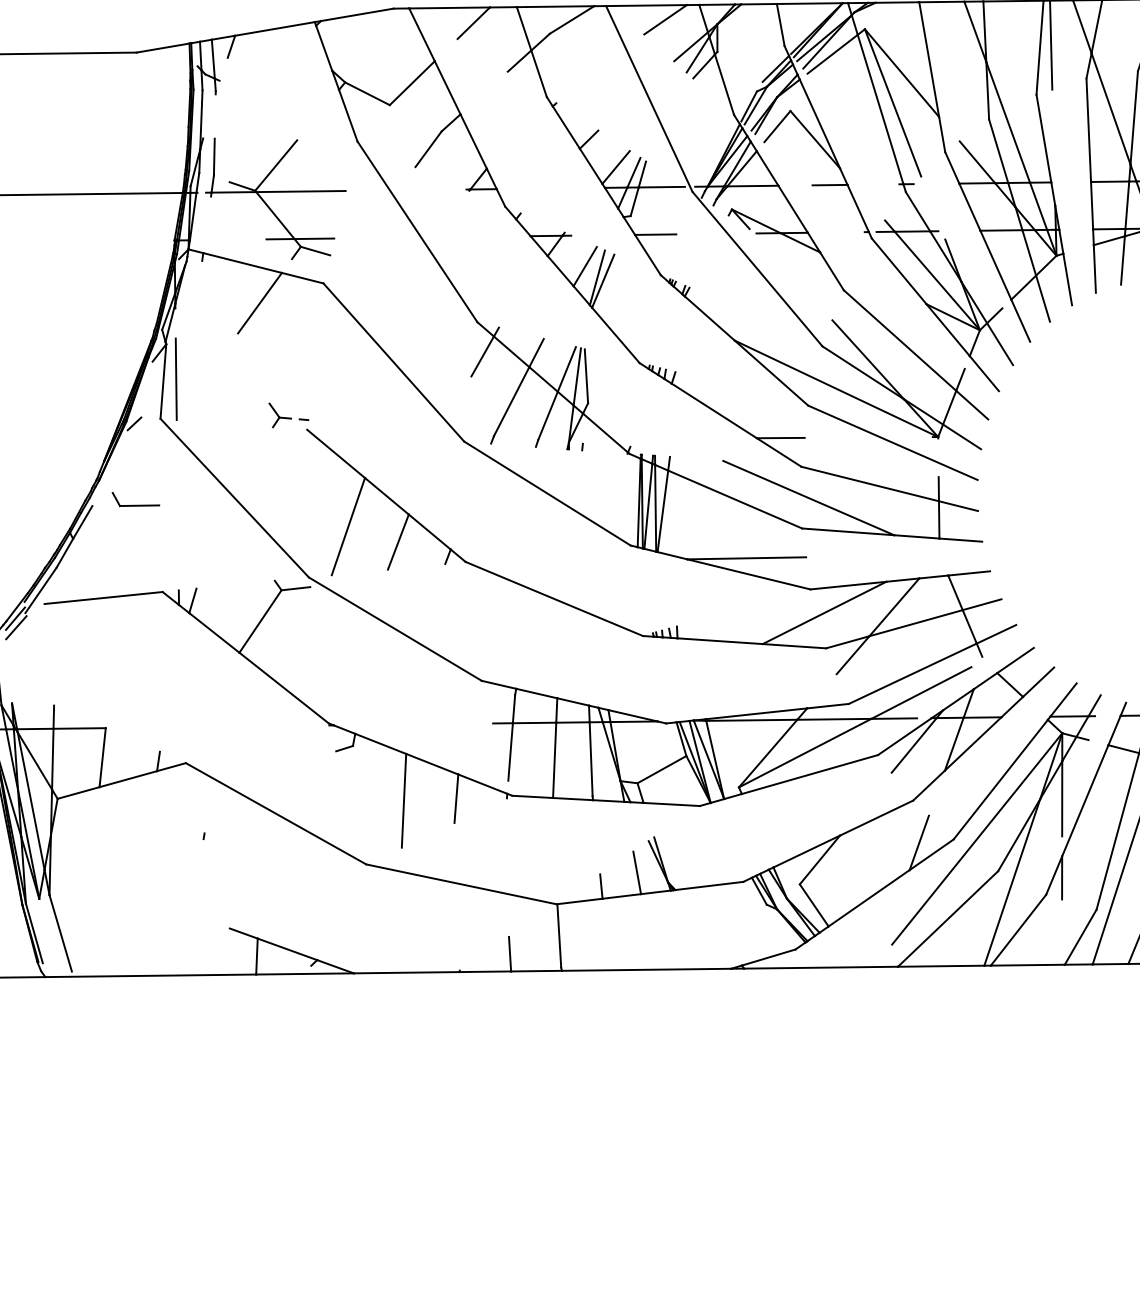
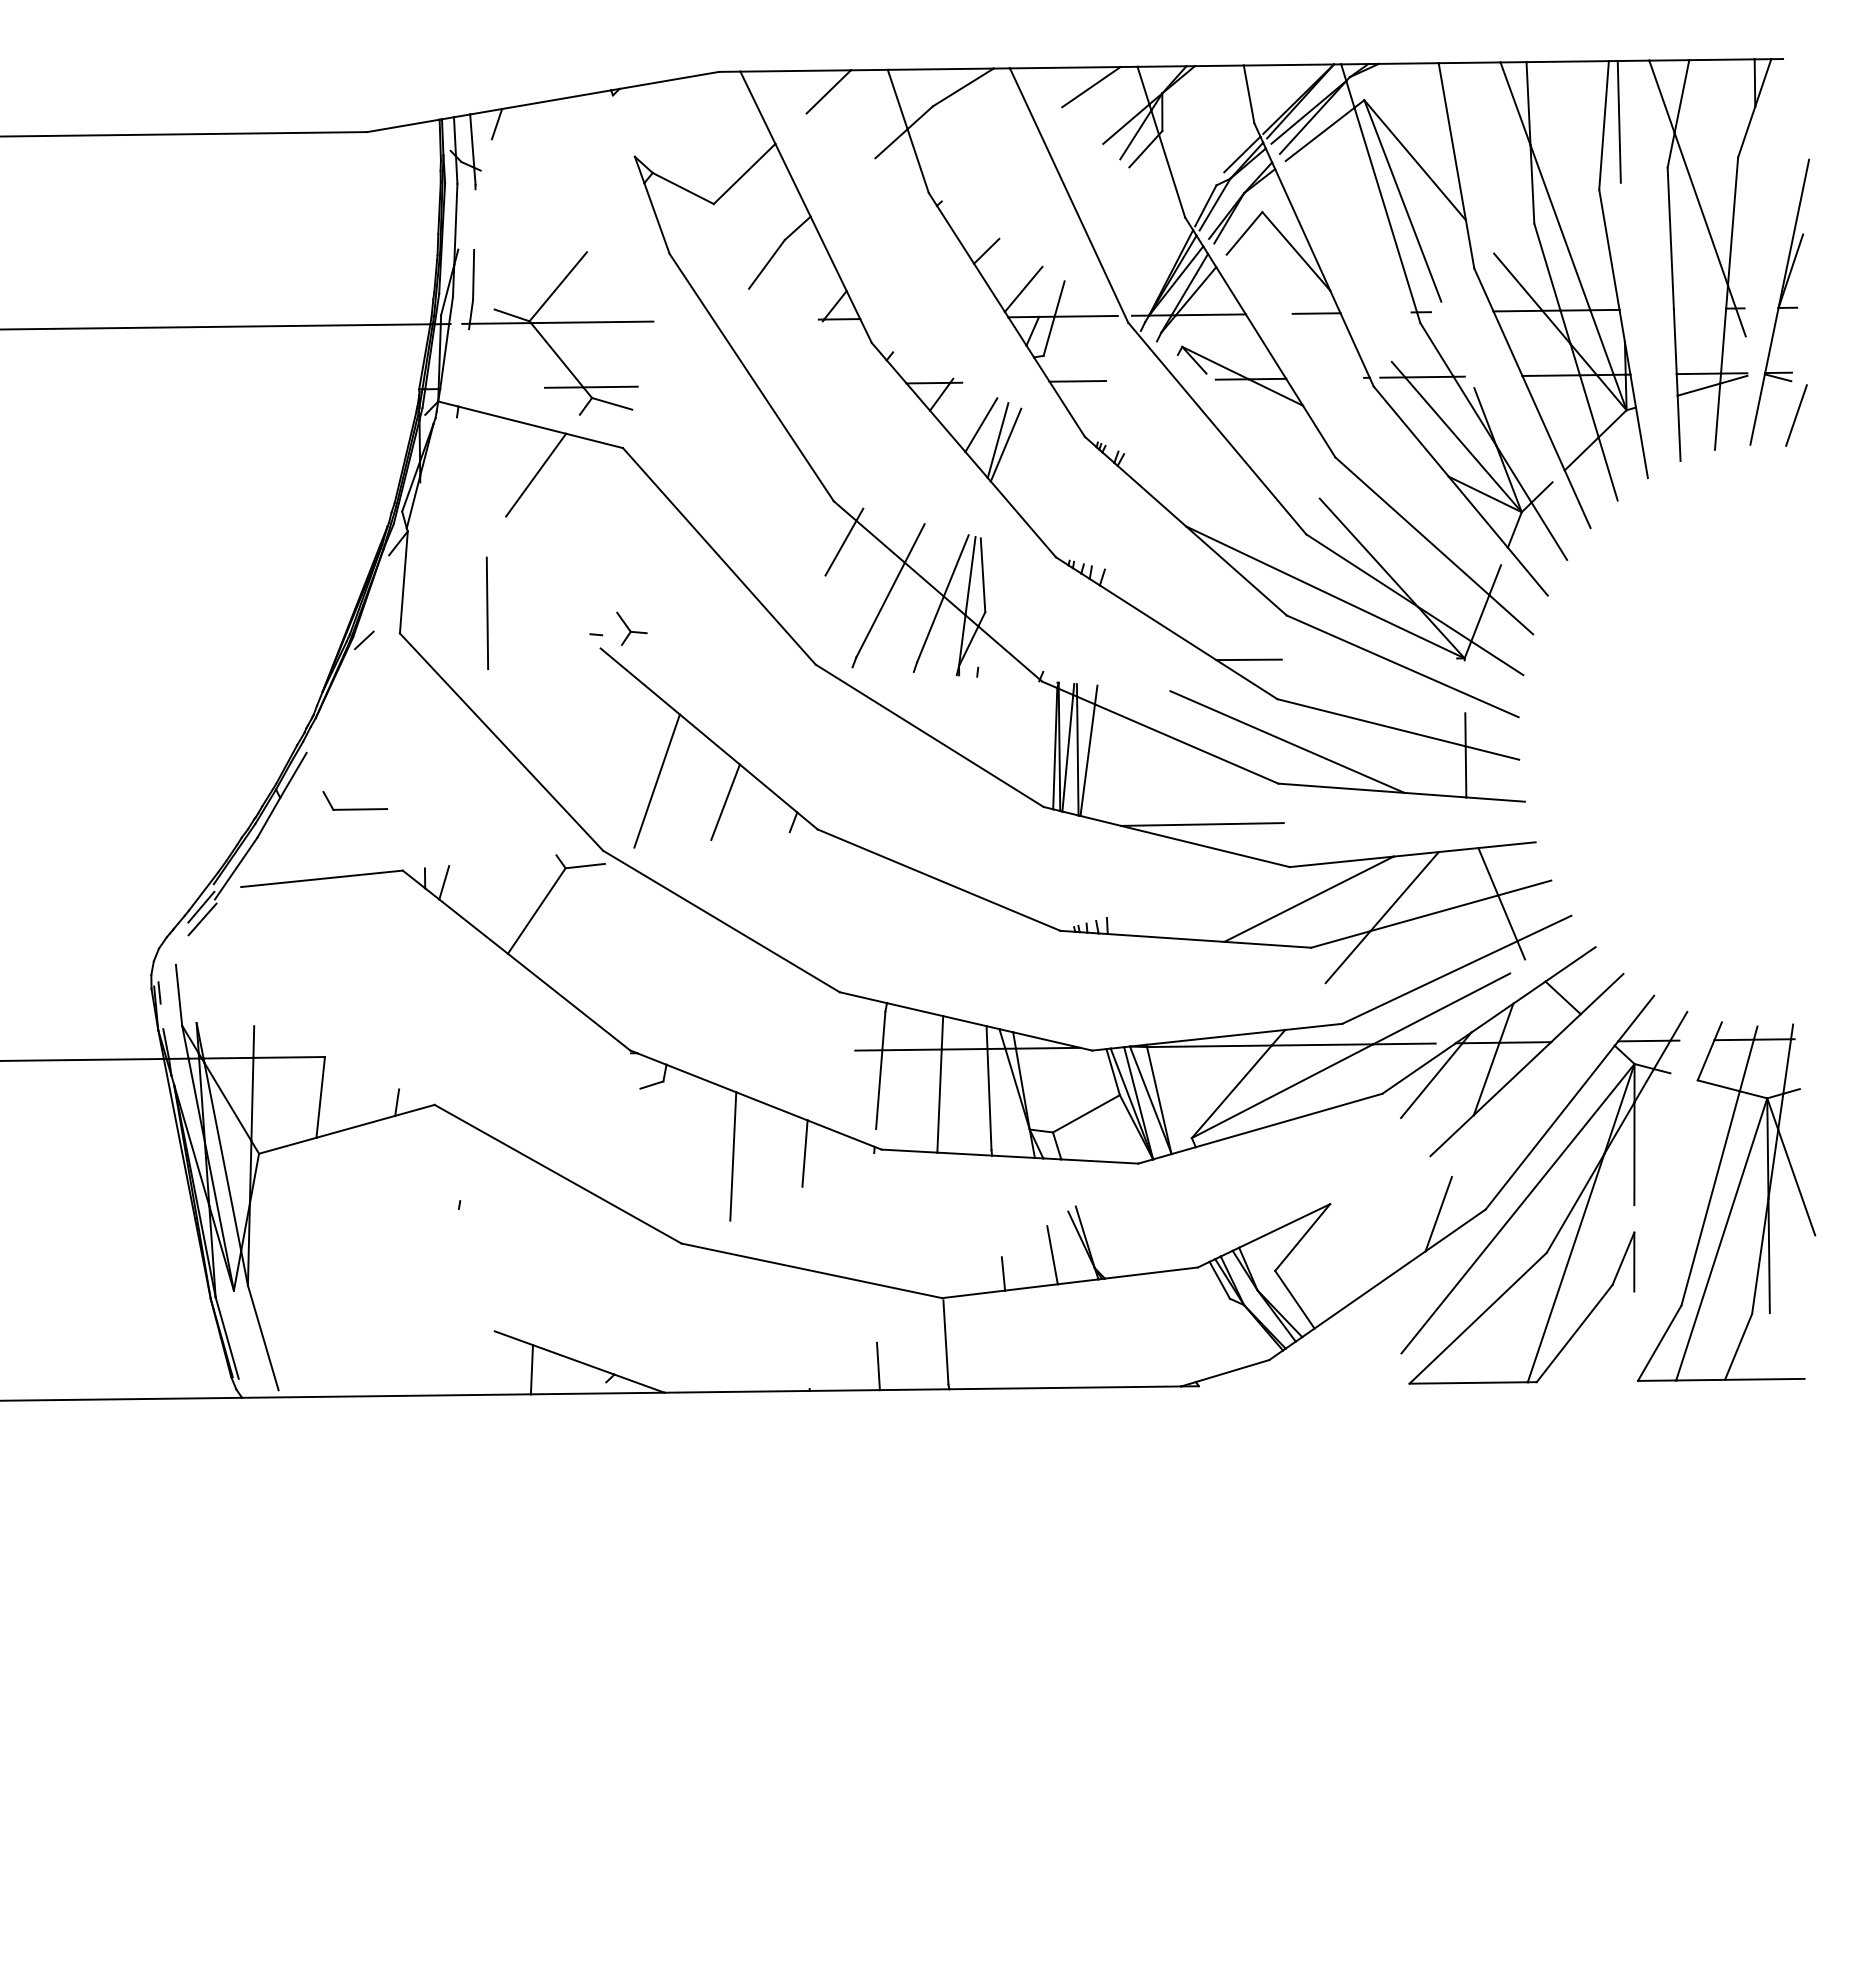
line: (323, 47) -> (623, 125), removed
line: (633, 172) -> (1047, 296), removed
line: (1109, 181) -> (1699, 308), removed
line: (175, 378) -> (486, 612), moved
part: (280, 415) -> (631, 628), moved
part: (135, 505) -> (354, 808), moved
line: (1084, 800) -> (1665, 1156), removed
line: (876, 818) -> (1380, 1180), removed
line: (1027, 965) -> (1586, 1381), removed
line: (820, 967) -> (1303, 1384), removed

